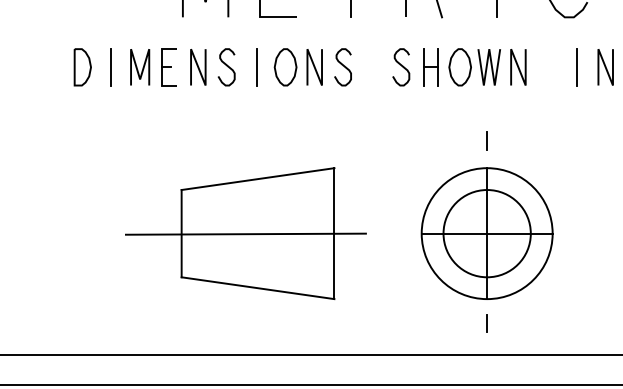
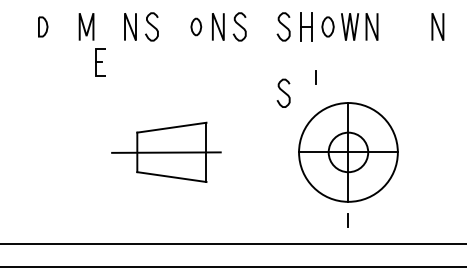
part: (82, 67) -> (43, 27), size x0.7
line: (111, 67) -> (64, 27), removed
part: (168, 67) -> (100, 62), moved
line: (256, 67) -> (174, 27), removed
part: (285, 67) -> (196, 27), size x0.6
part: (459, 67) -> (327, 27), size x0.7
line: (576, 67) -> (415, 27), removed
line: (486, 140) -> (315, 76), moved
curve: (401, 154) -> (283, 92), added
part: (245, 233) -> (166, 152), size x0.6
circle: (486, 233) -> (347, 152), size x0.6

